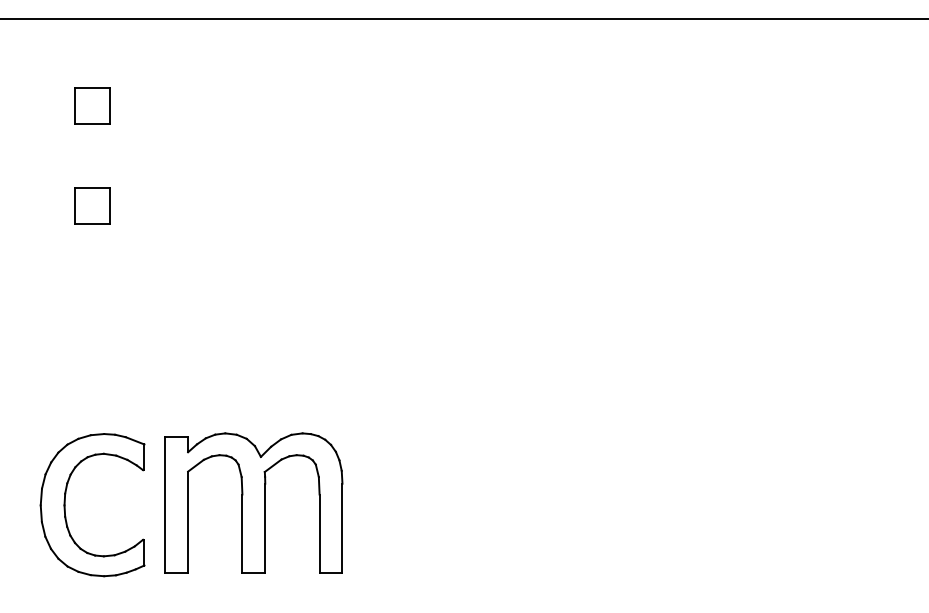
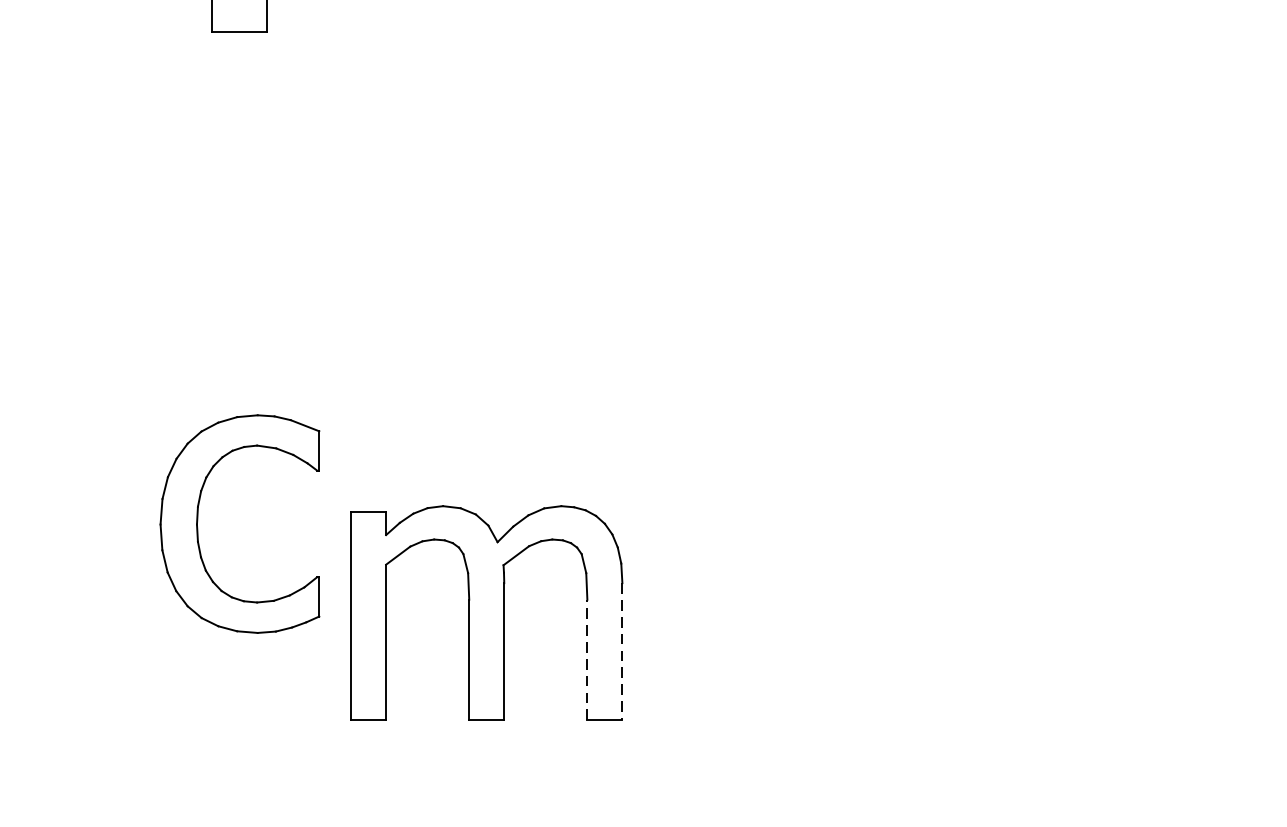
part: (92, 205) -> (239, 157), removed
part: (65, 505) -> (198, 524), moved
line: (342, 528) -> (622, 651), solid -> dashed
line: (319, 533) -> (587, 659), solid -> dashed

